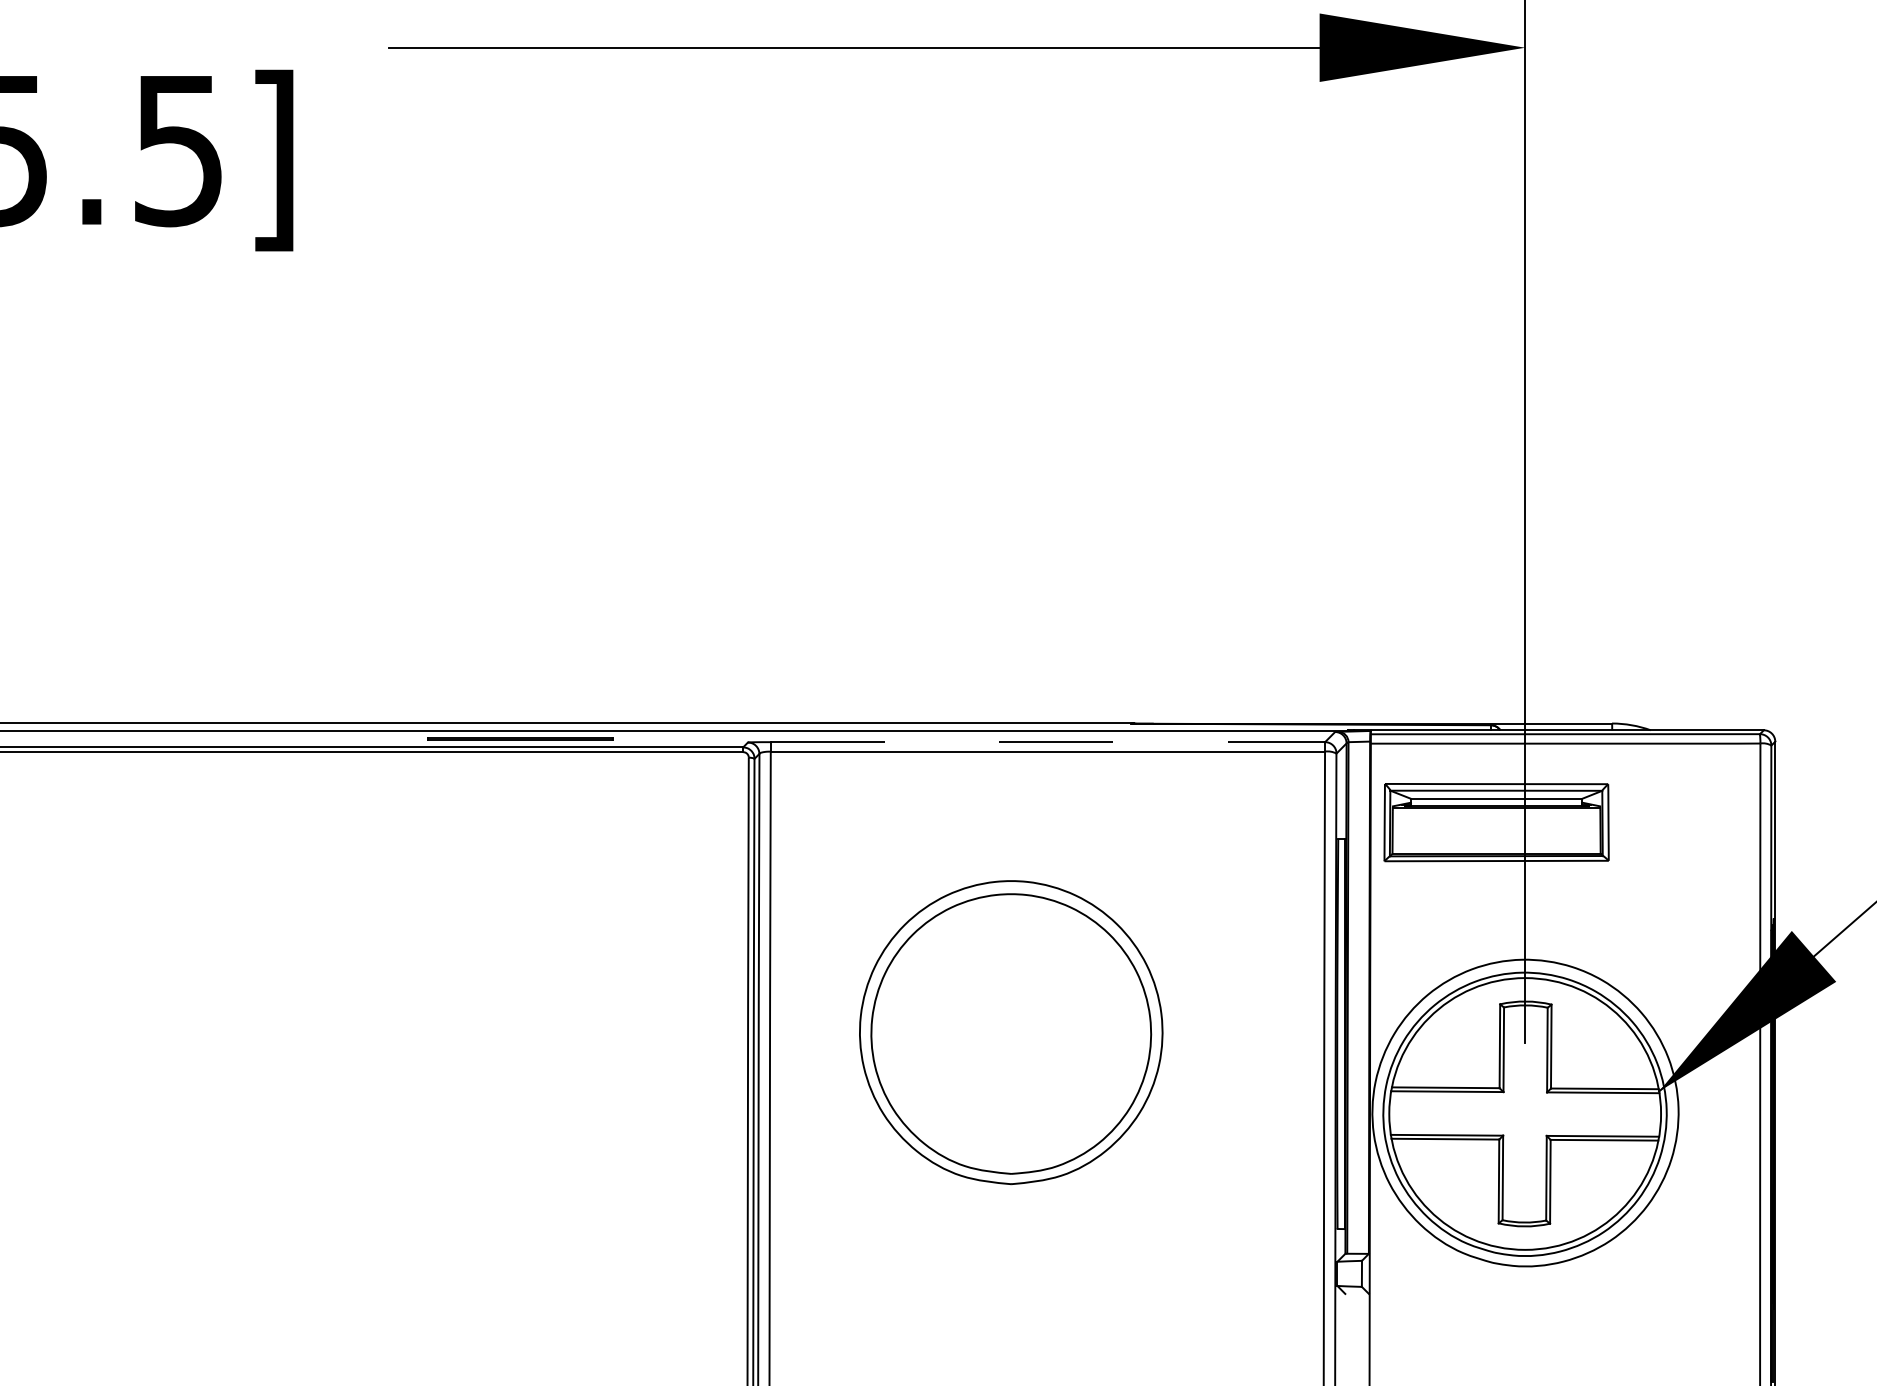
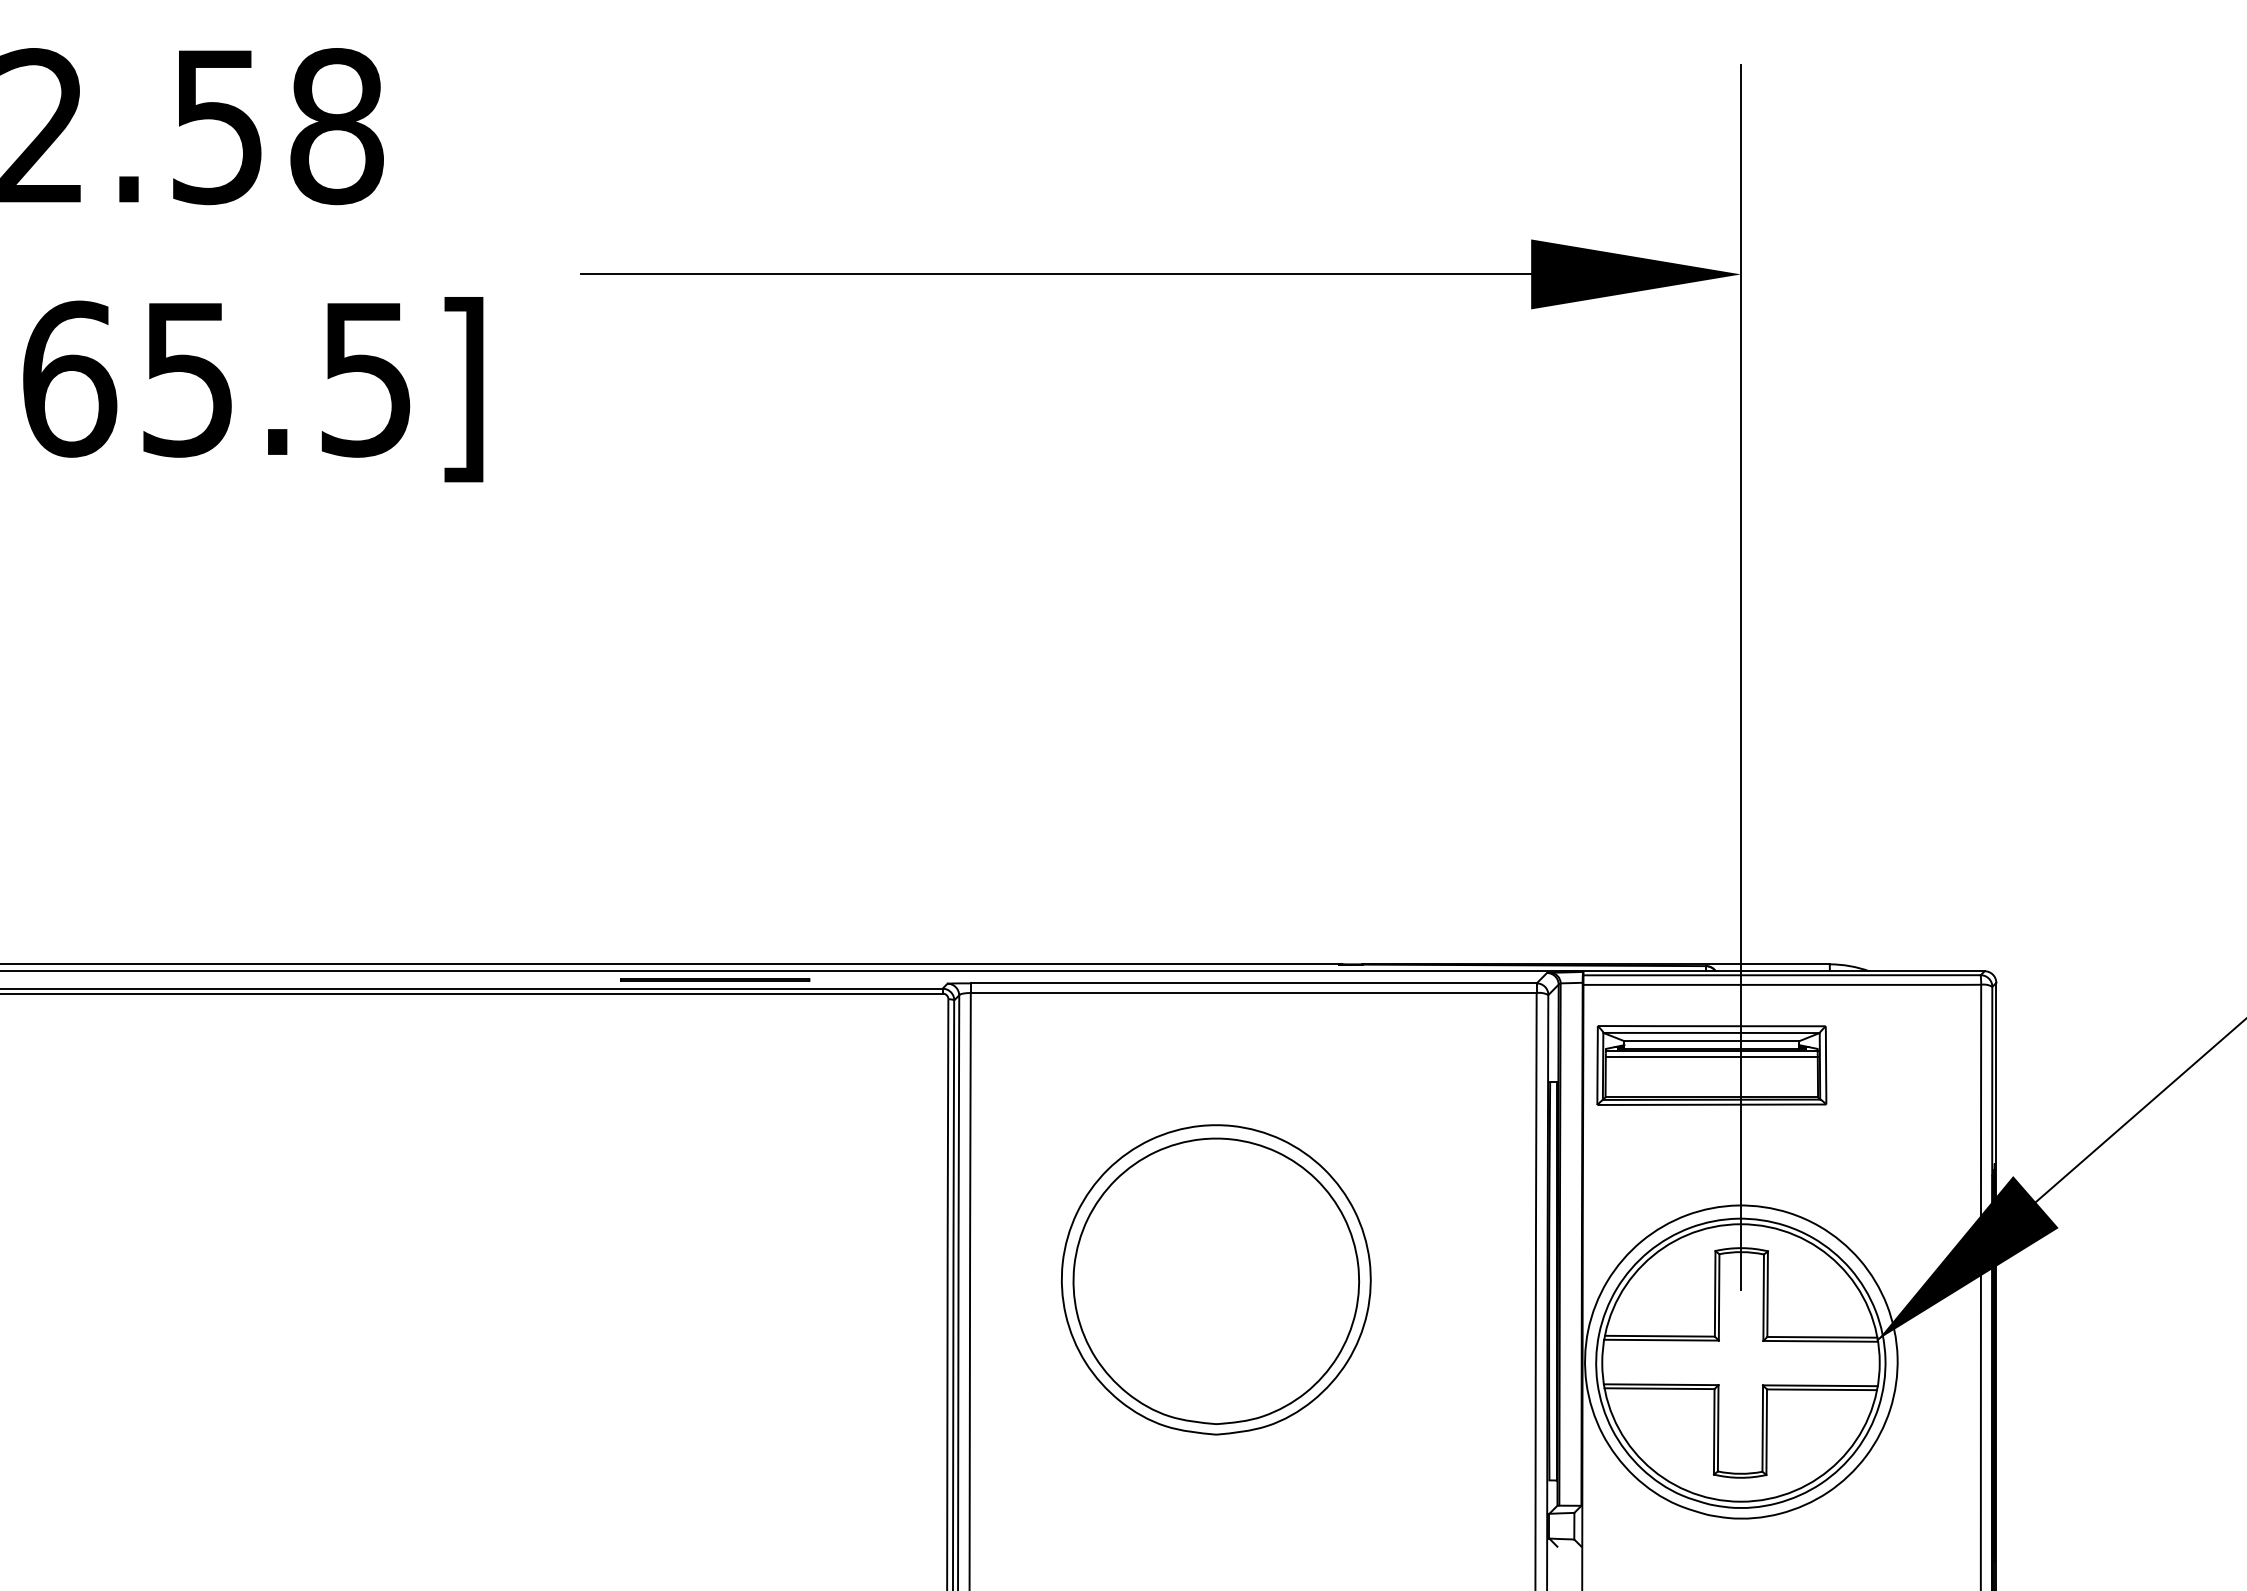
line: (1047, 742) -> (1253, 983), dashed -> solid
line: (1496, 813) -> (1711, 1056), added

